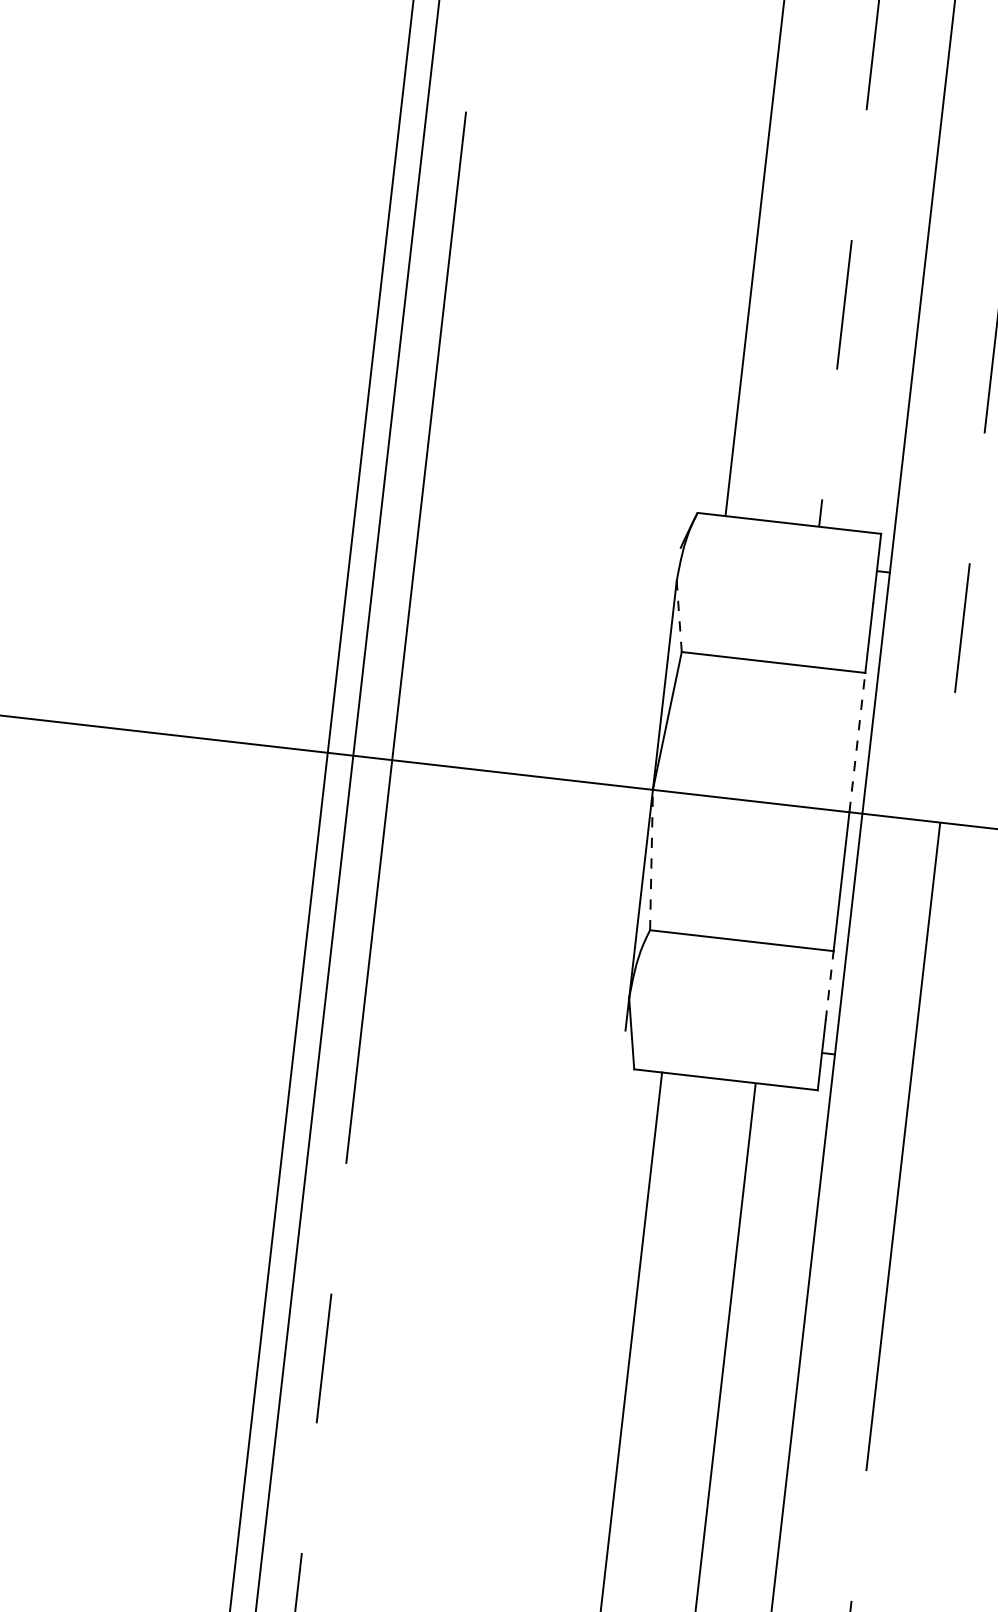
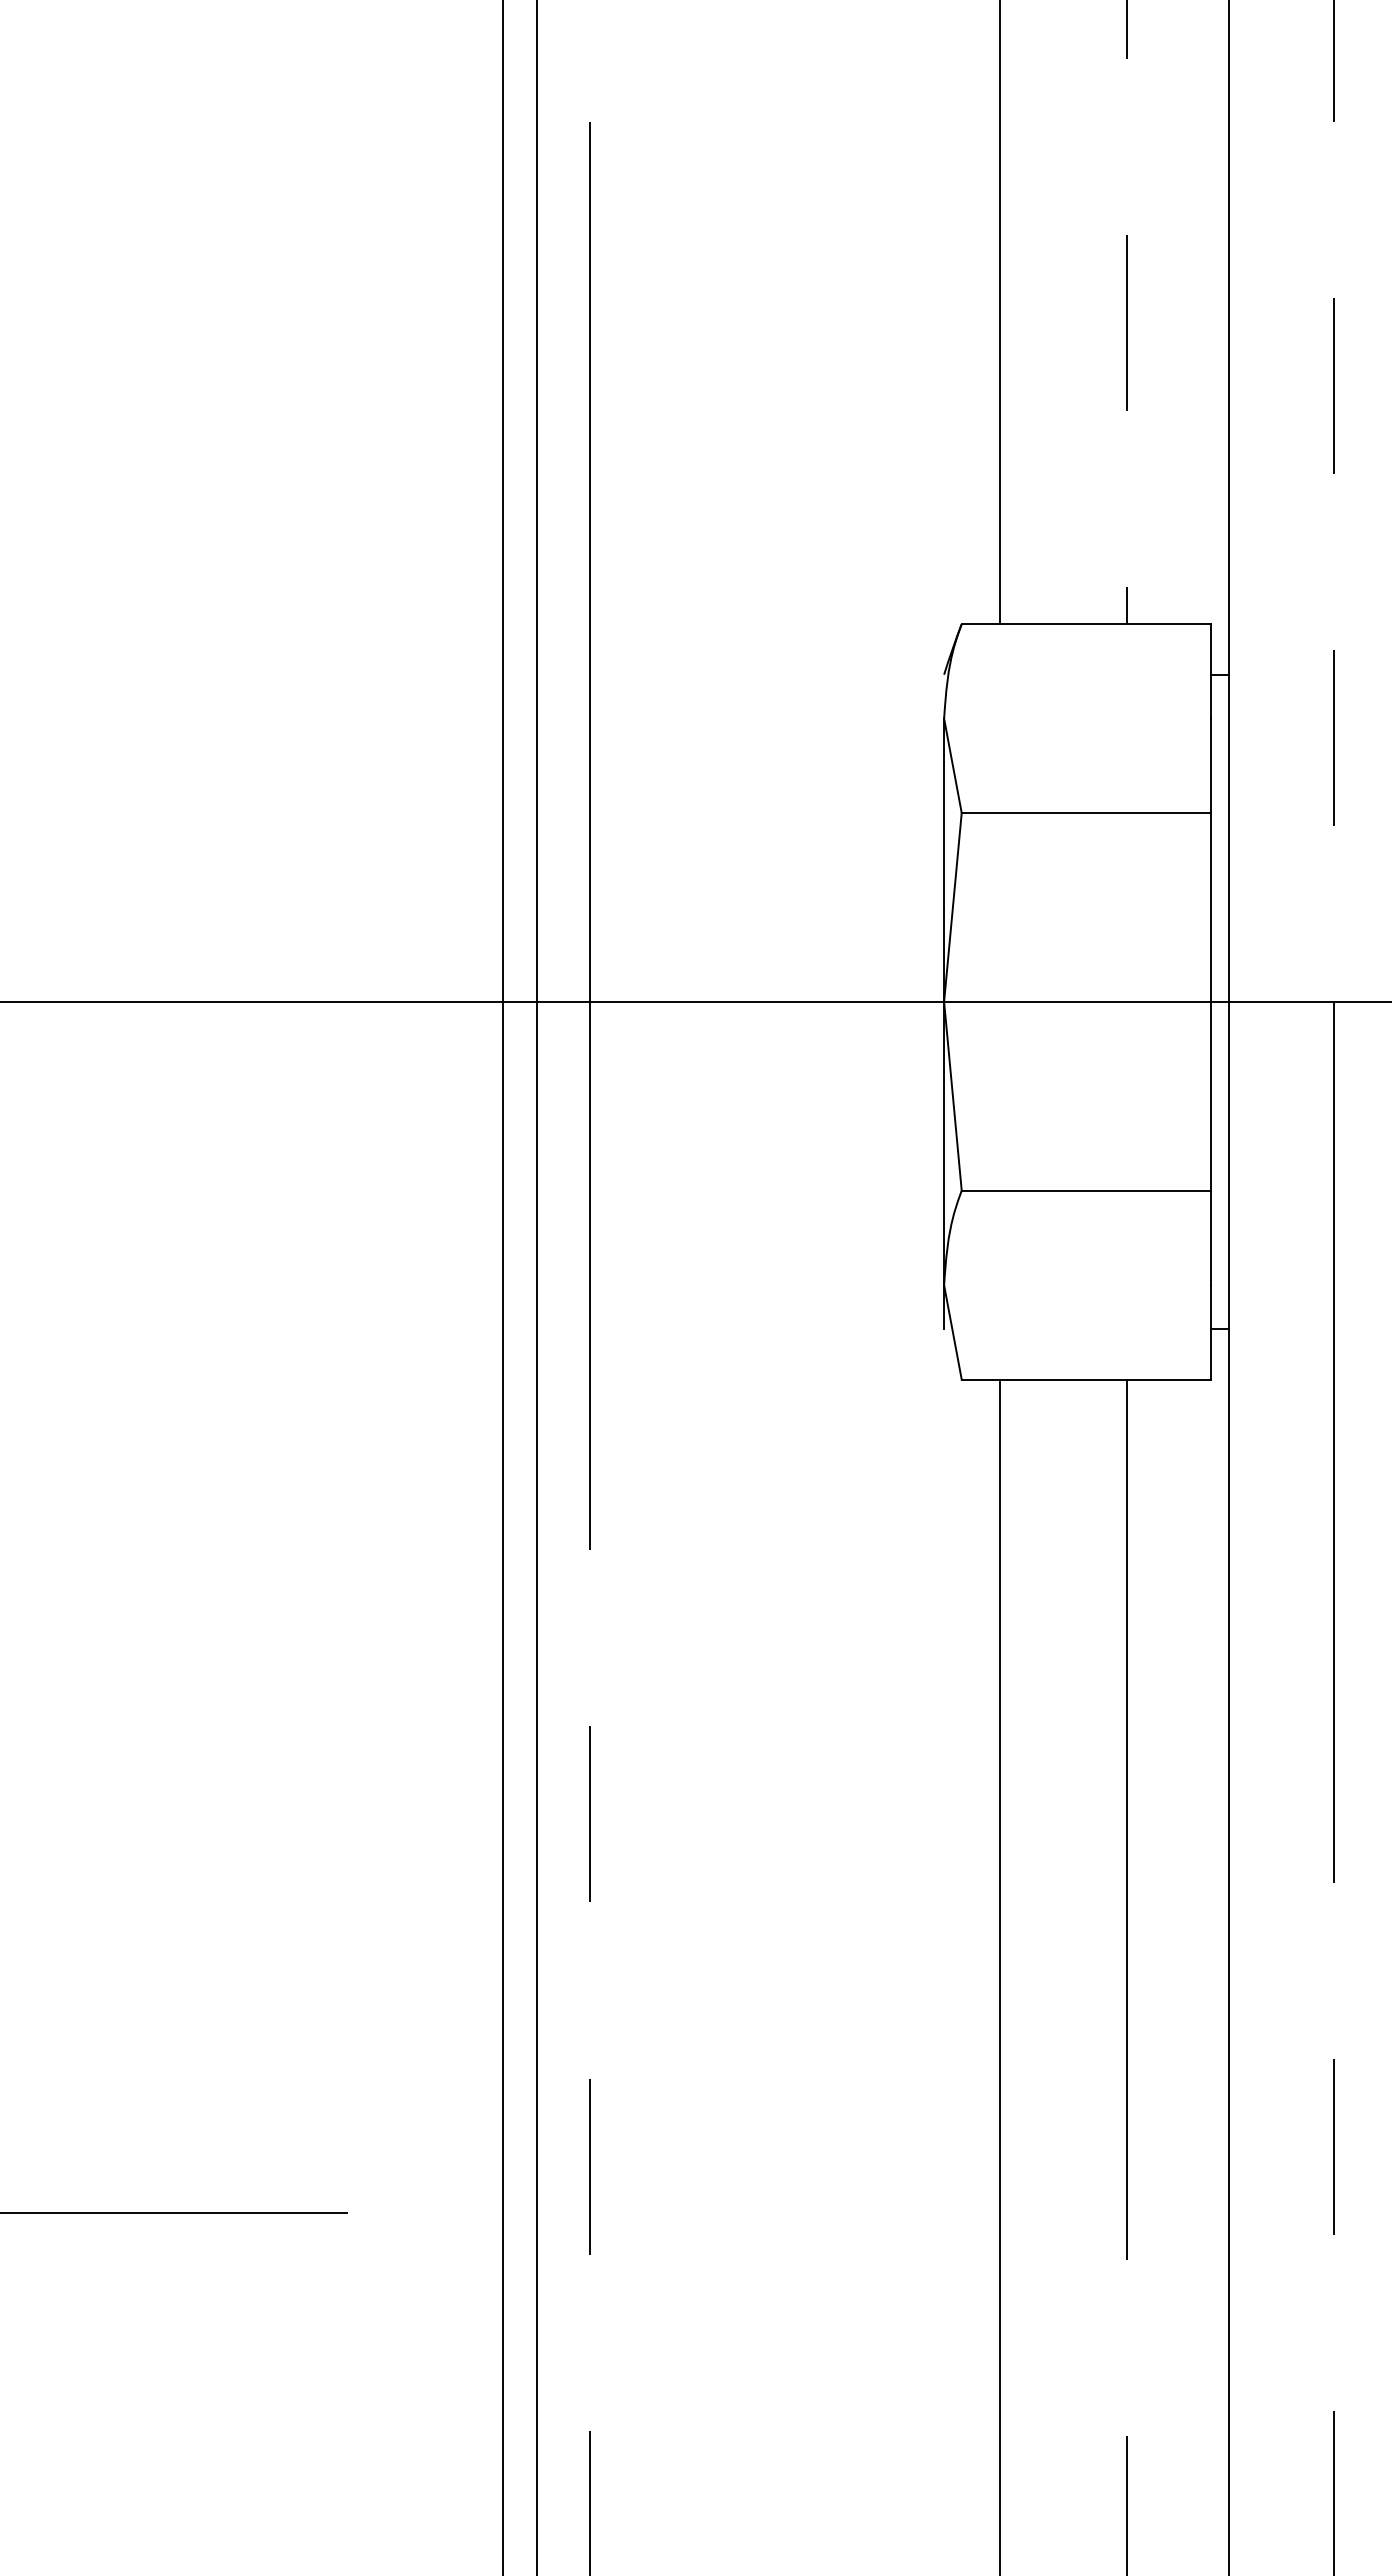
line: (678, 616) -> (952, 765), dashed -> solid
line: (857, 741) -> (1210, 906), dashed -> solid
line: (651, 860) -> (952, 1096), dashed -> solid
line: (829, 985) -> (1210, 1237), dashed -> solid

